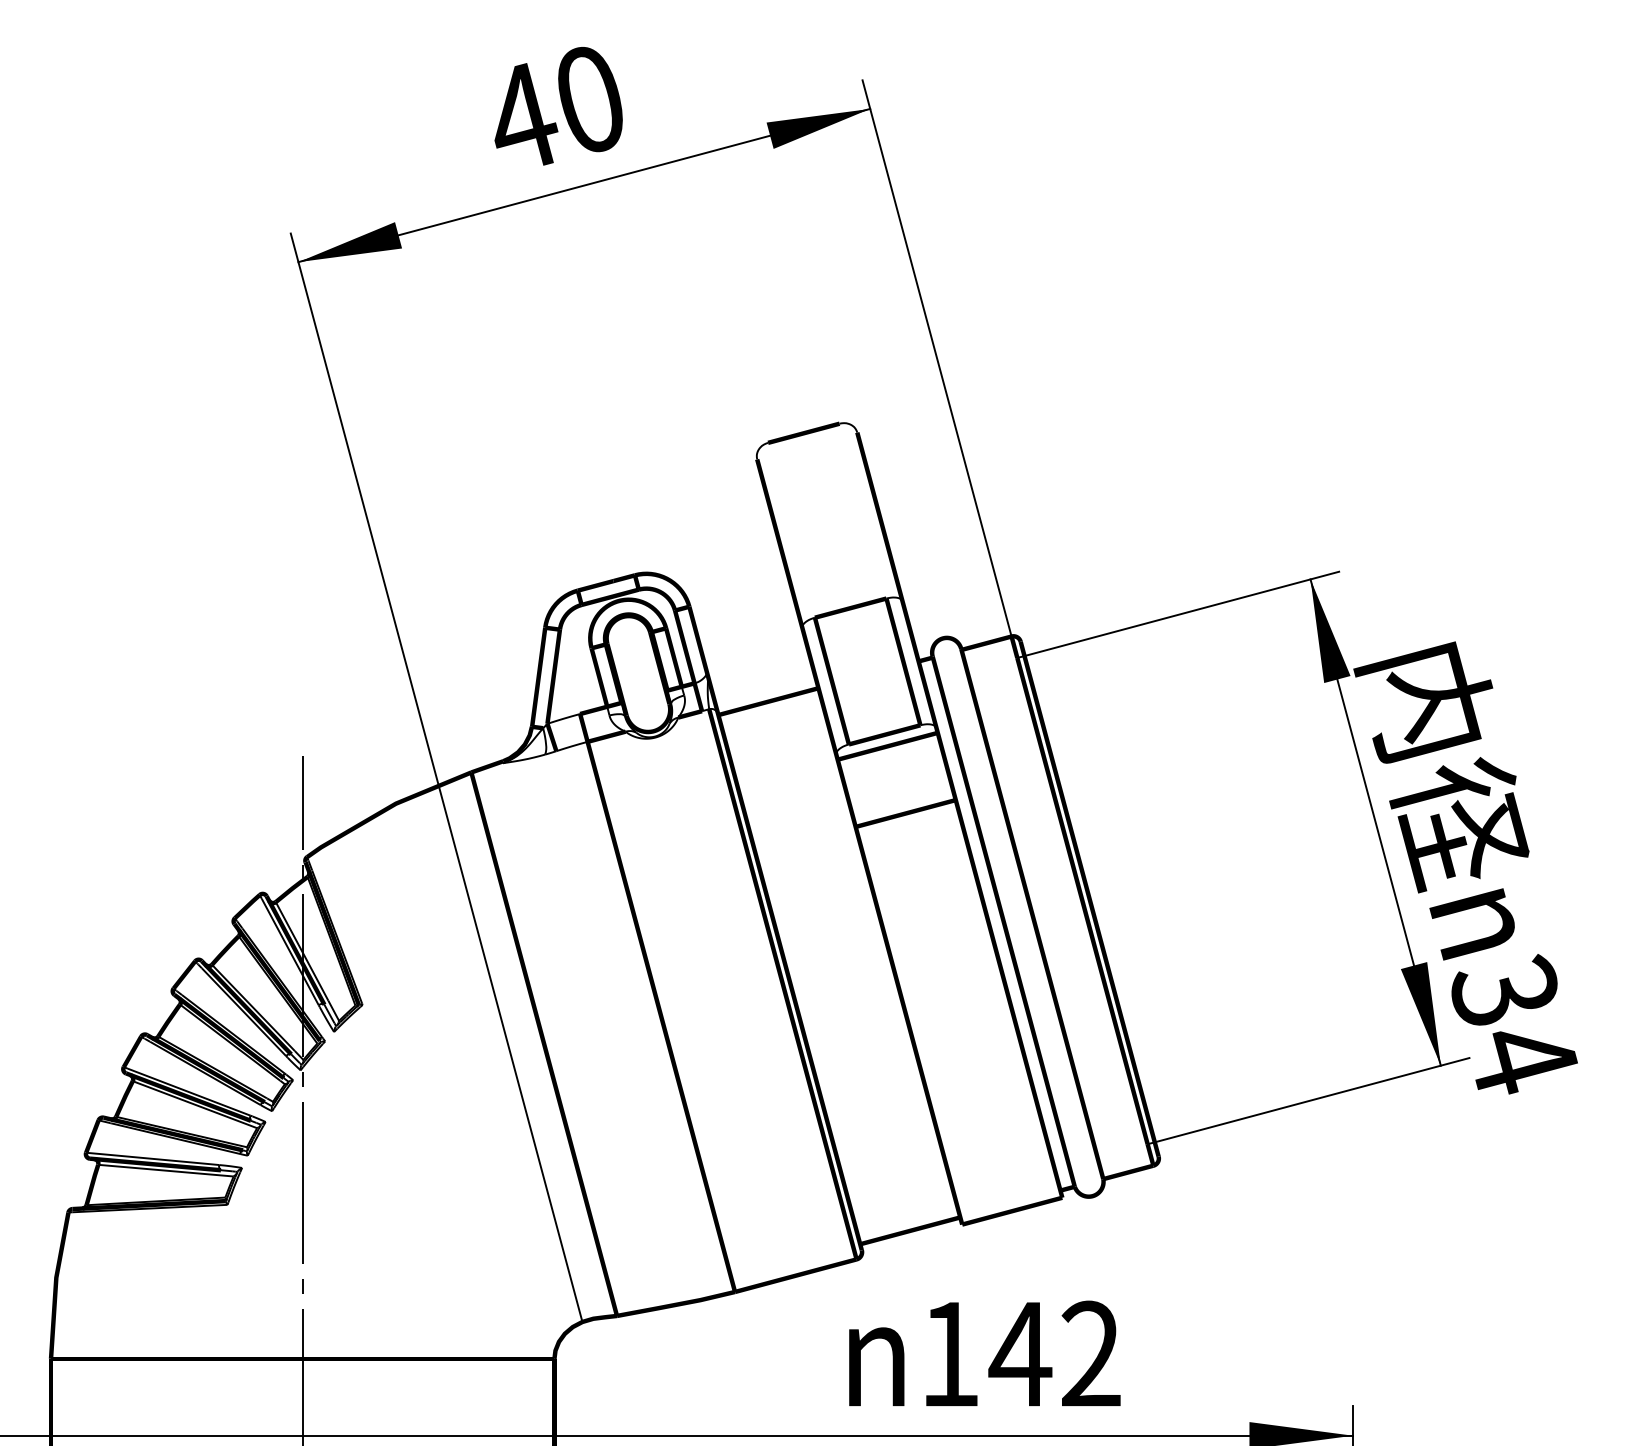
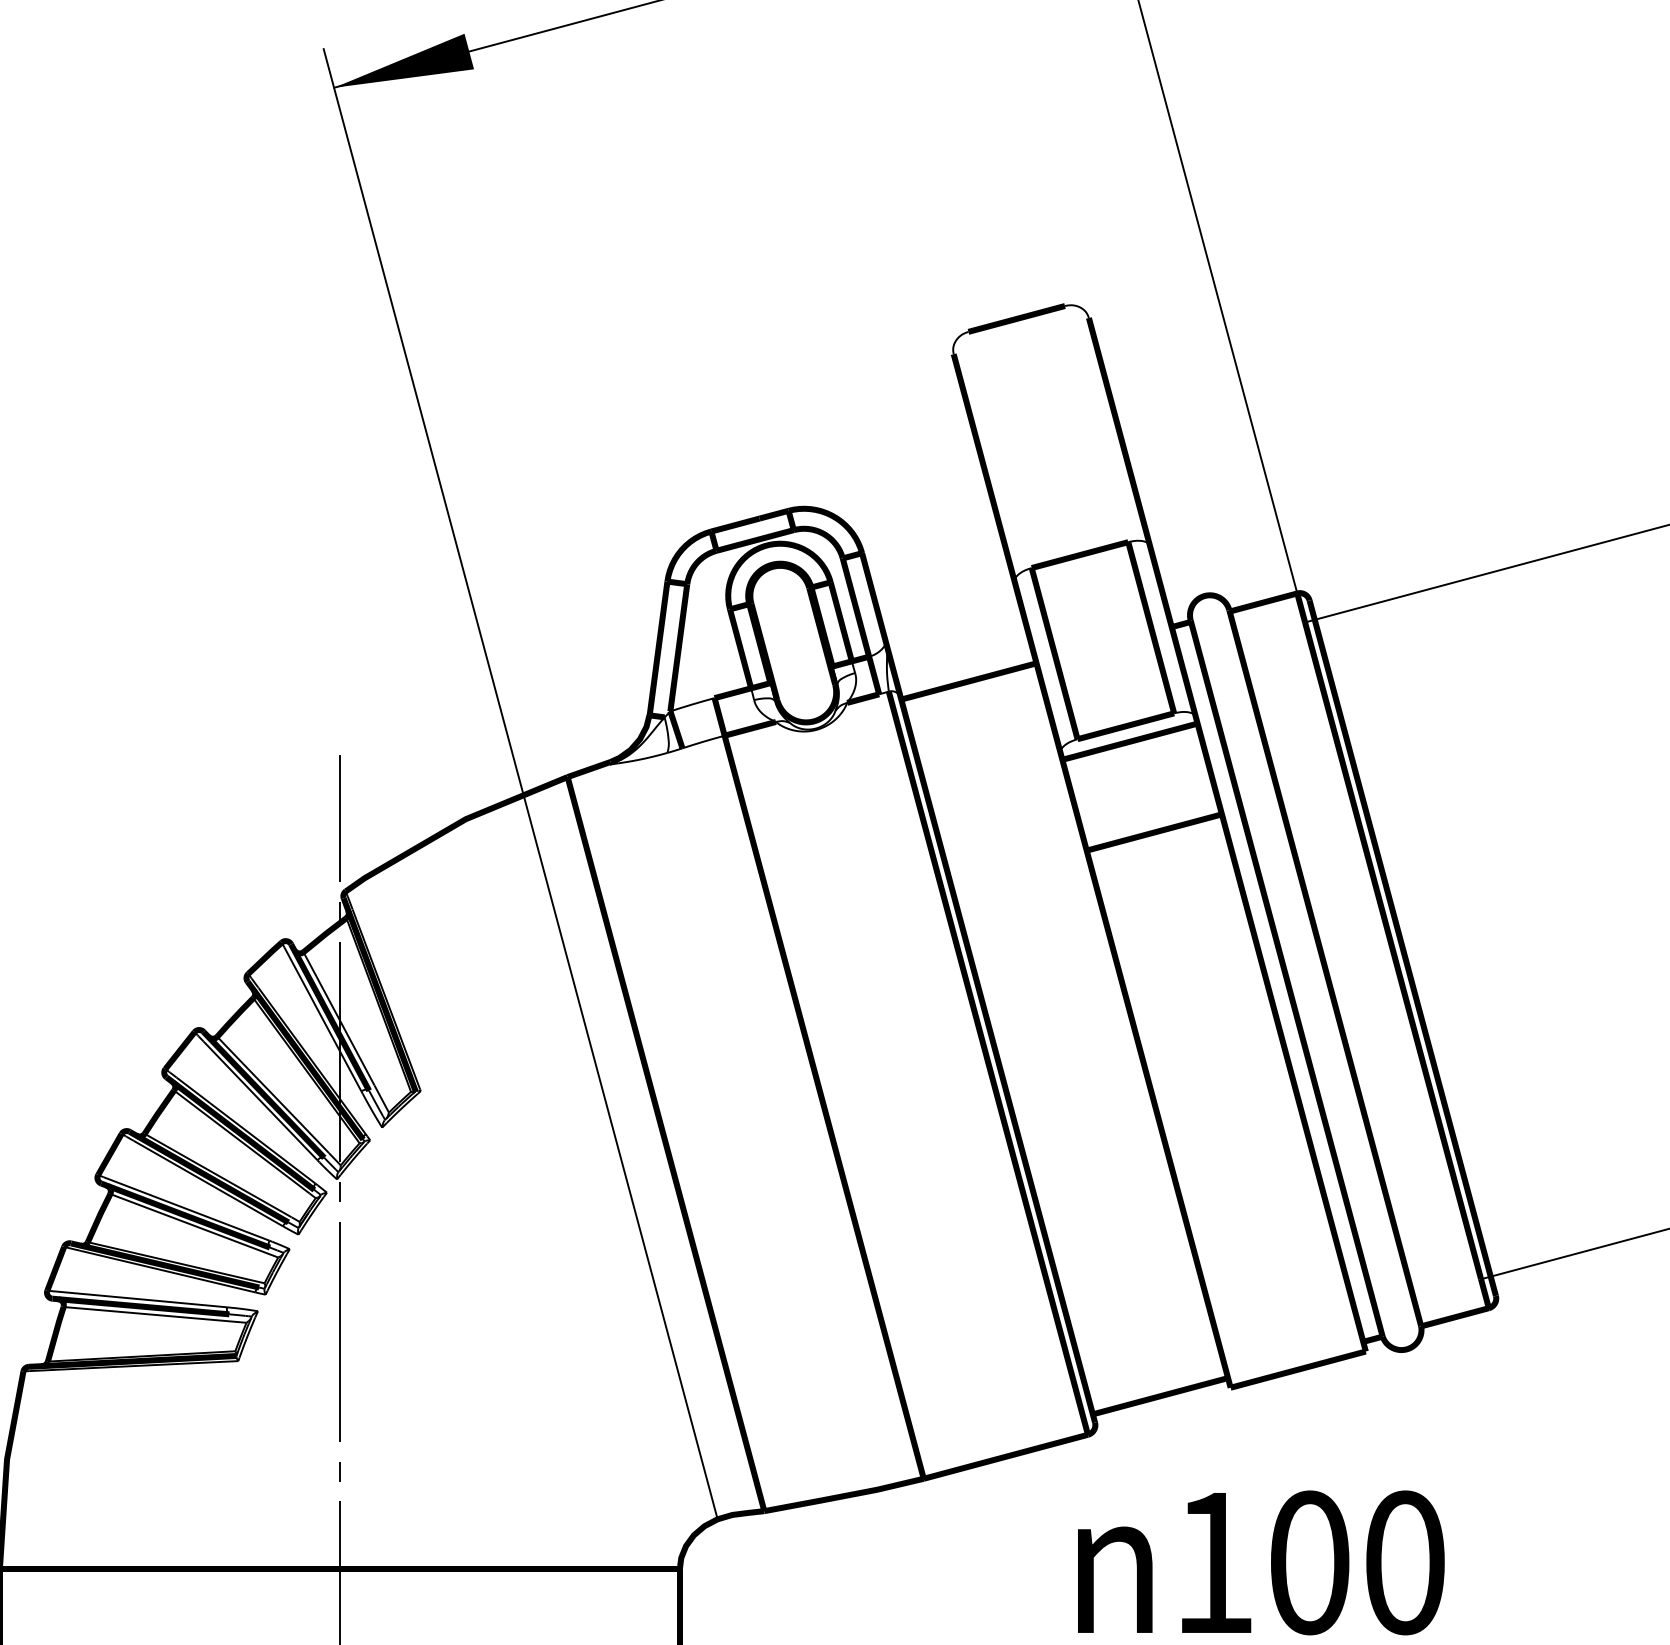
text: (1054, 1353) -> (1355, 1561), 142 -> 100

